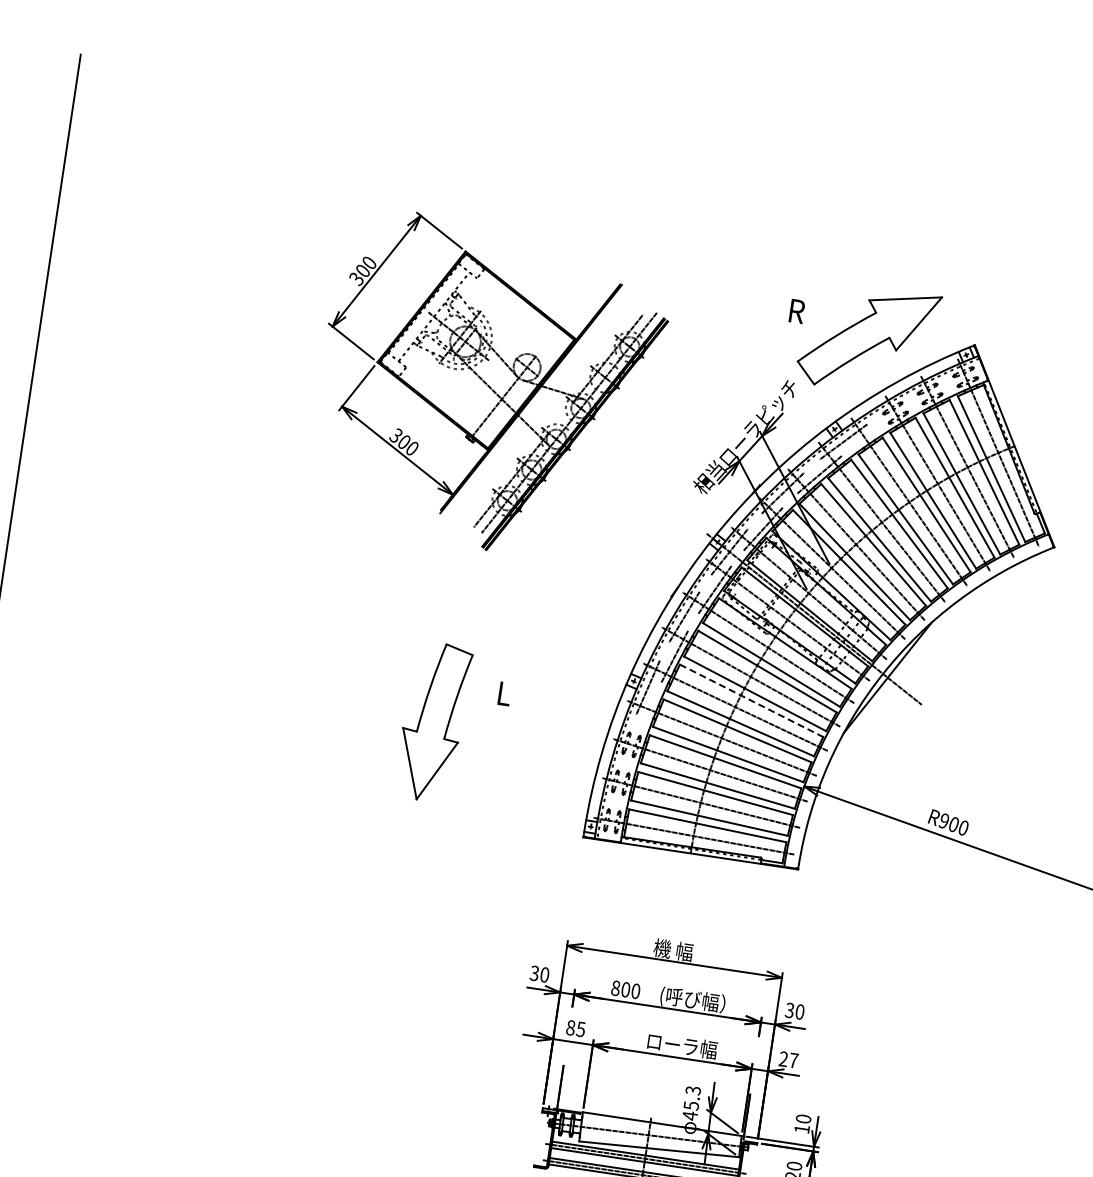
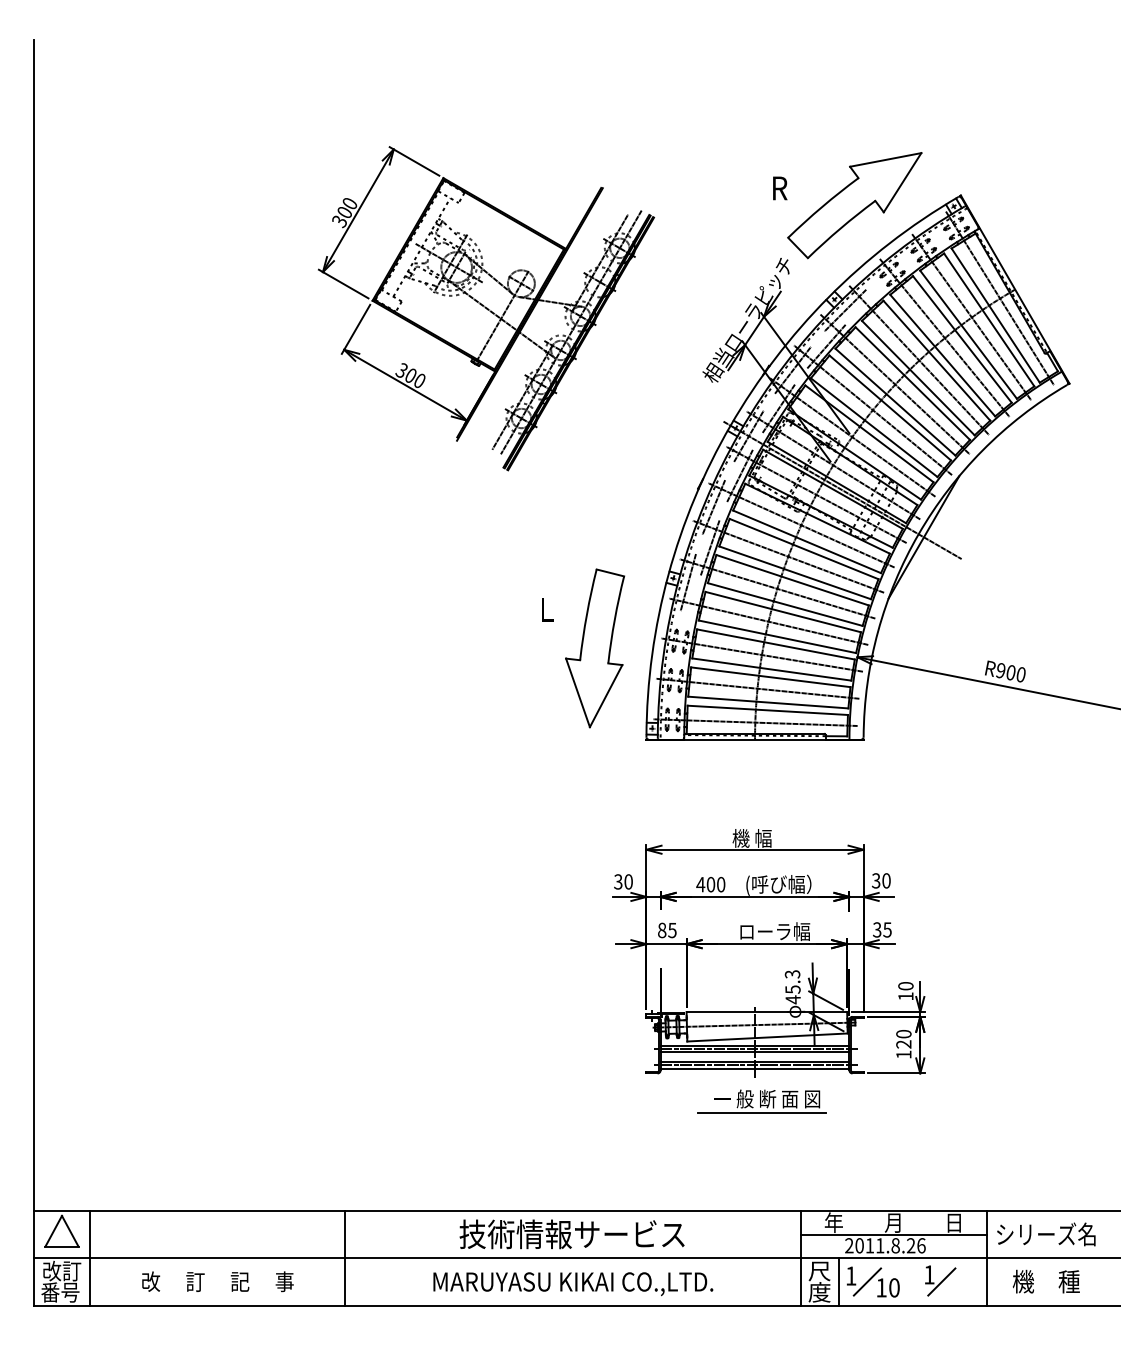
line: (752, 701) -> (793, 580), dashed -> solid
part: (433, 722) -> (595, 648), moved
text: (615, 988) -> (700, 884), 800 -> 400
text: (788, 1059) -> (882, 929), 27 -> 35

